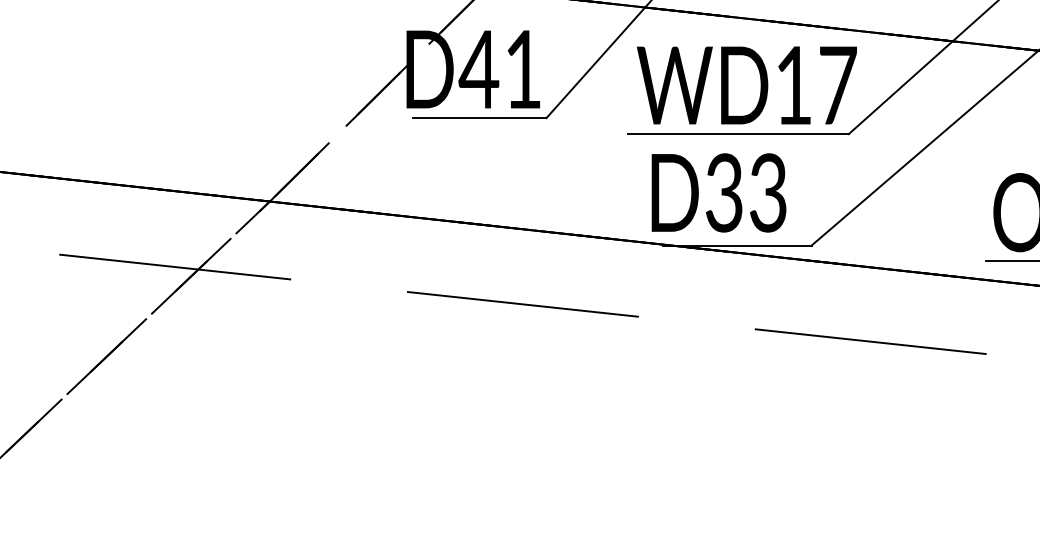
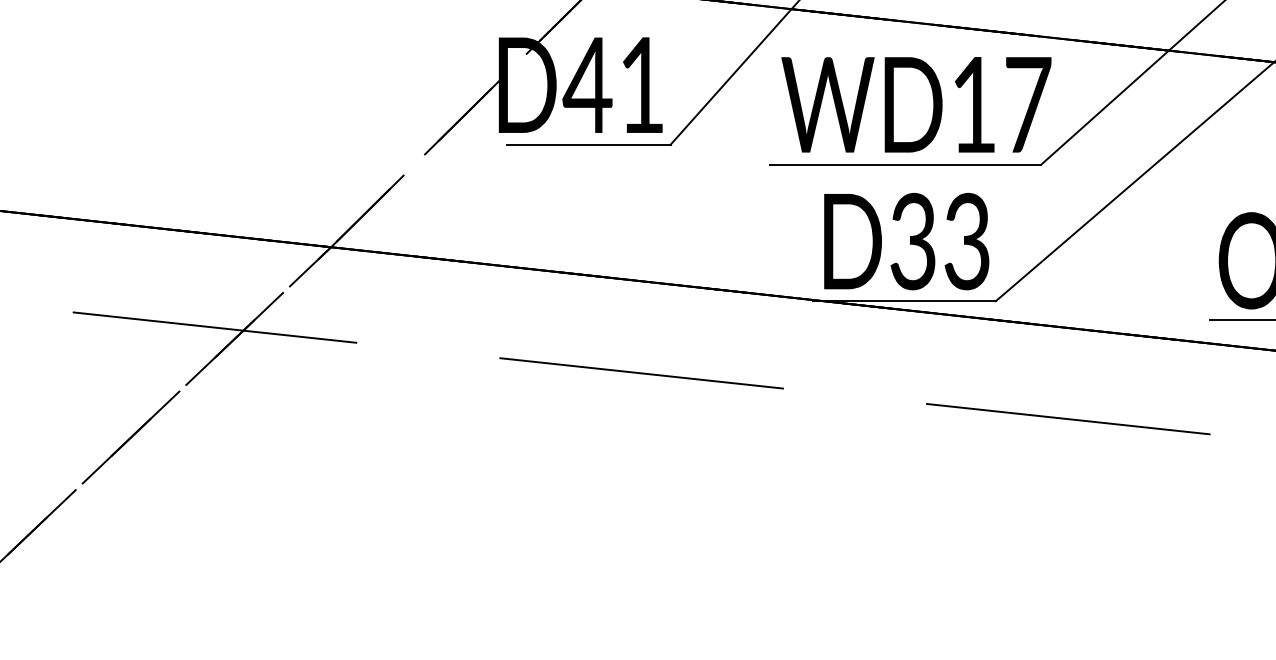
text: (718, 192) -> (906, 241), moved

